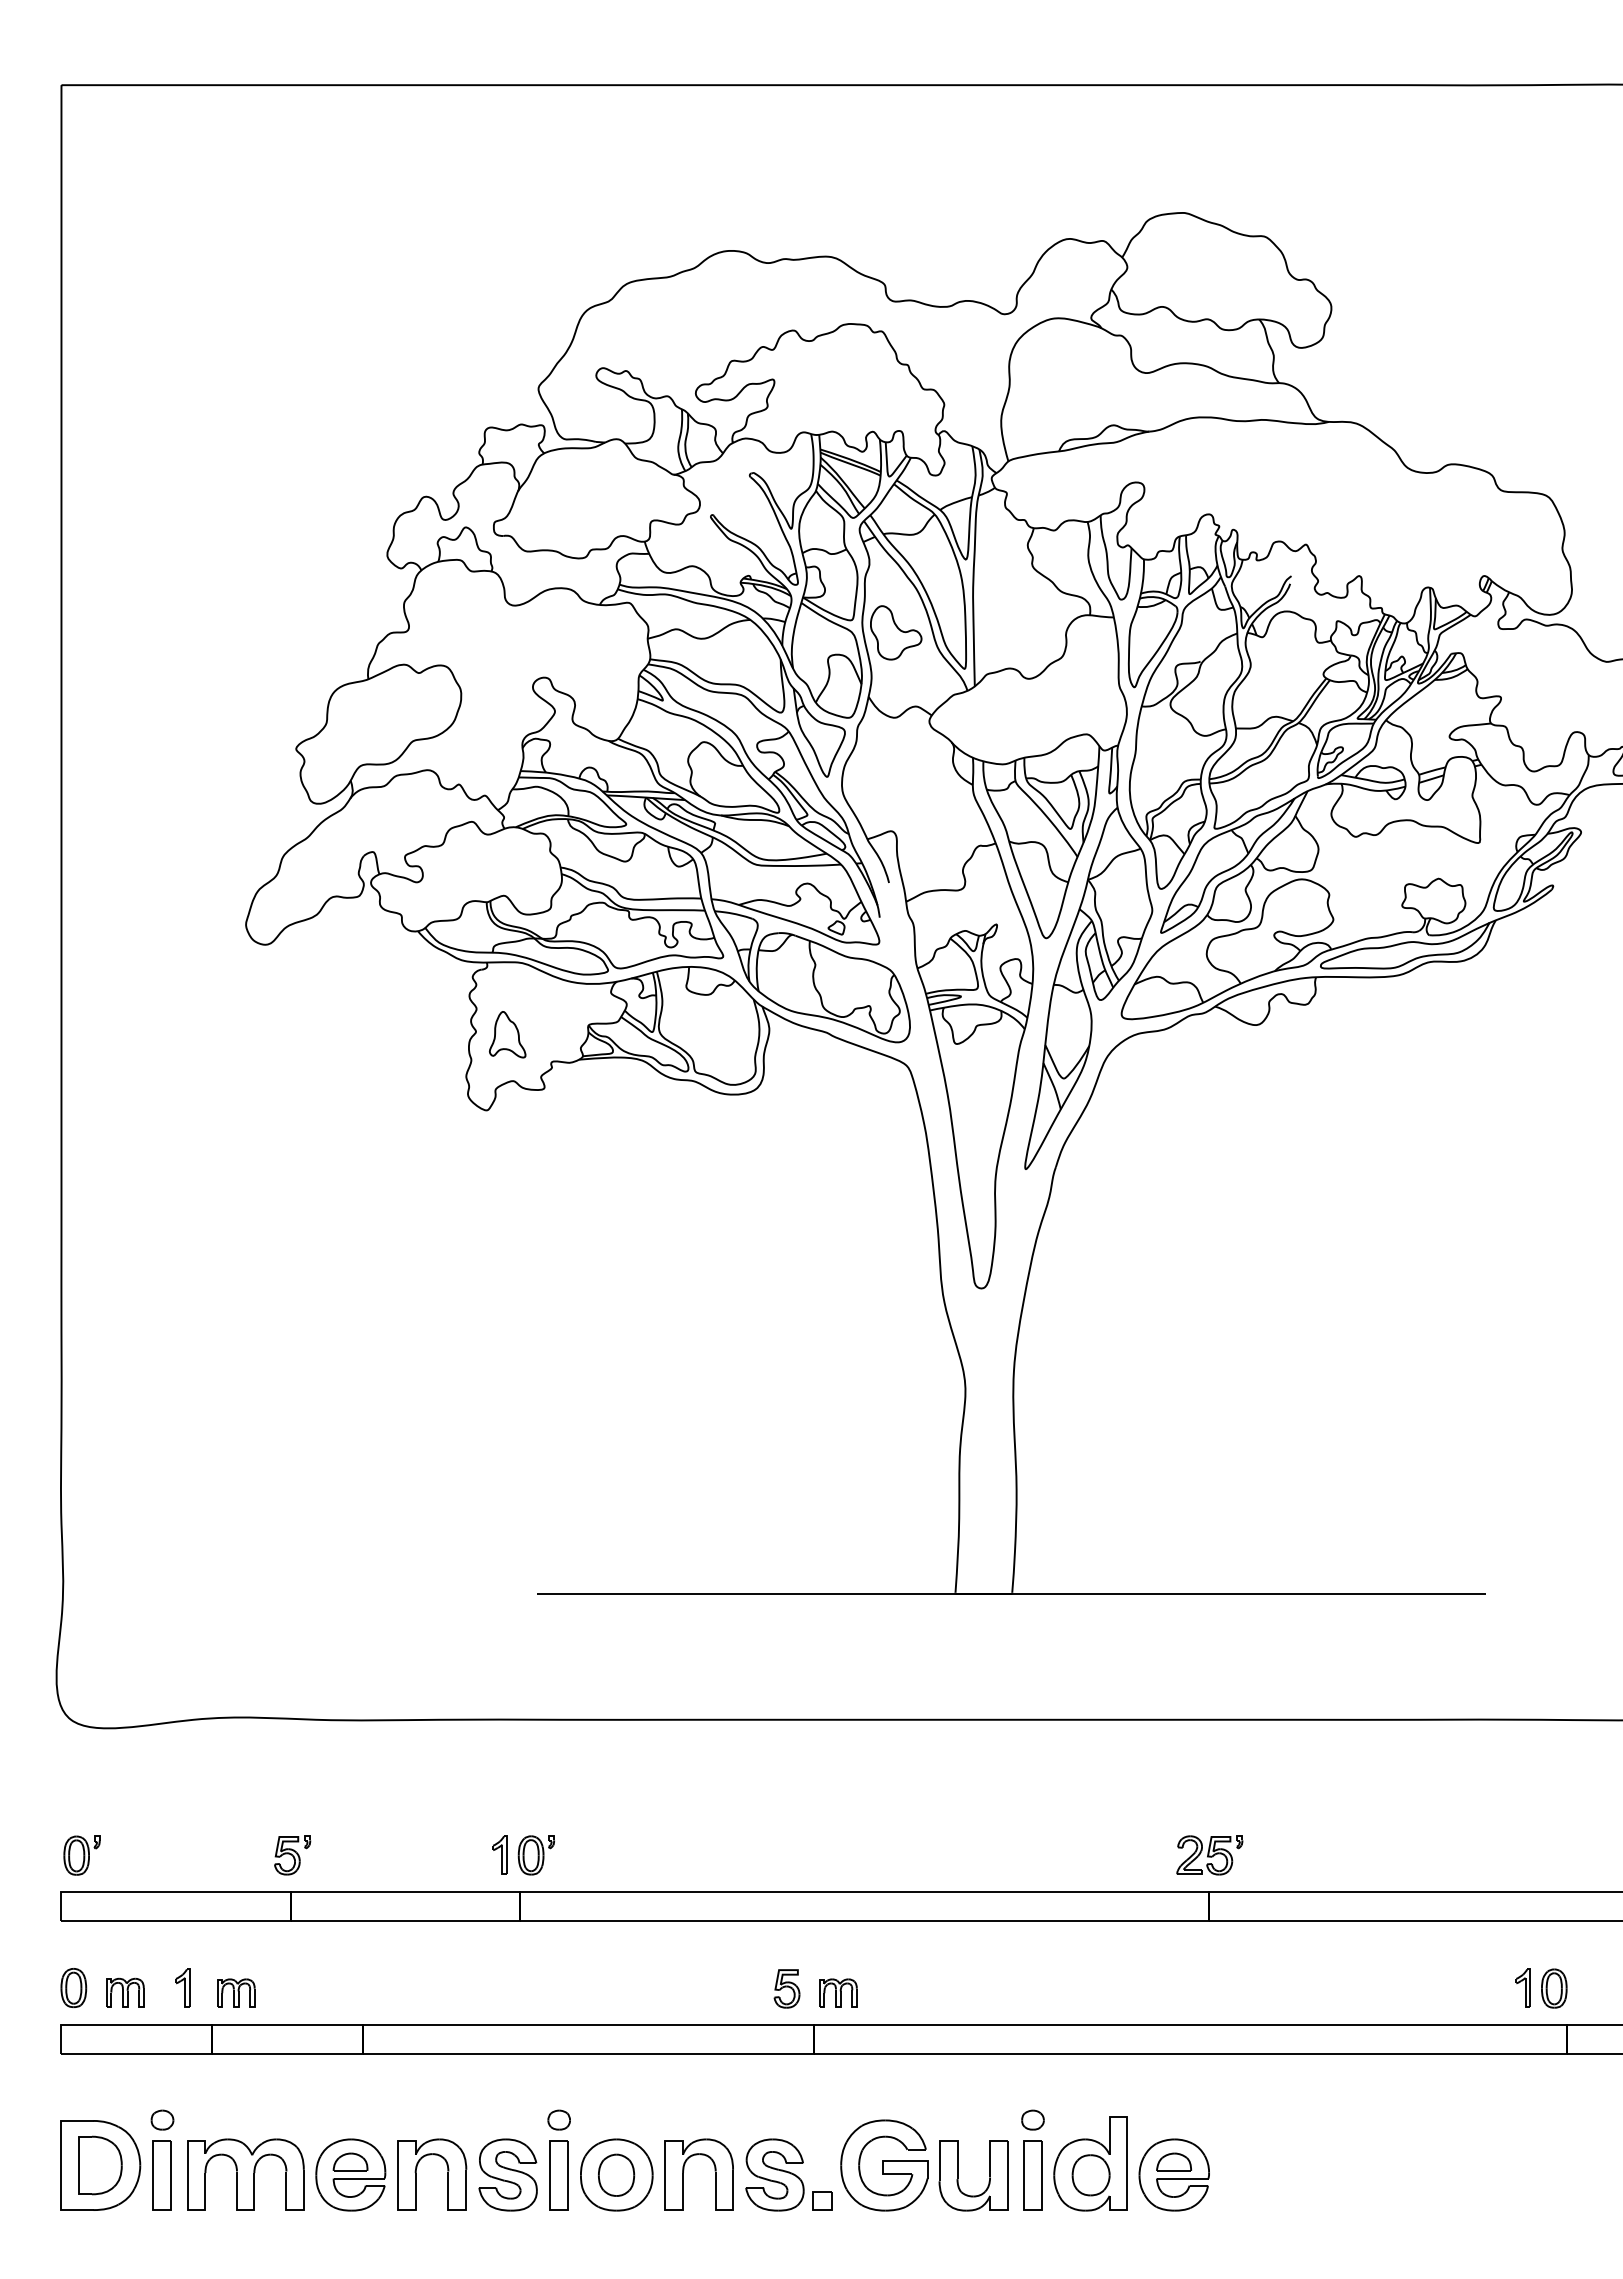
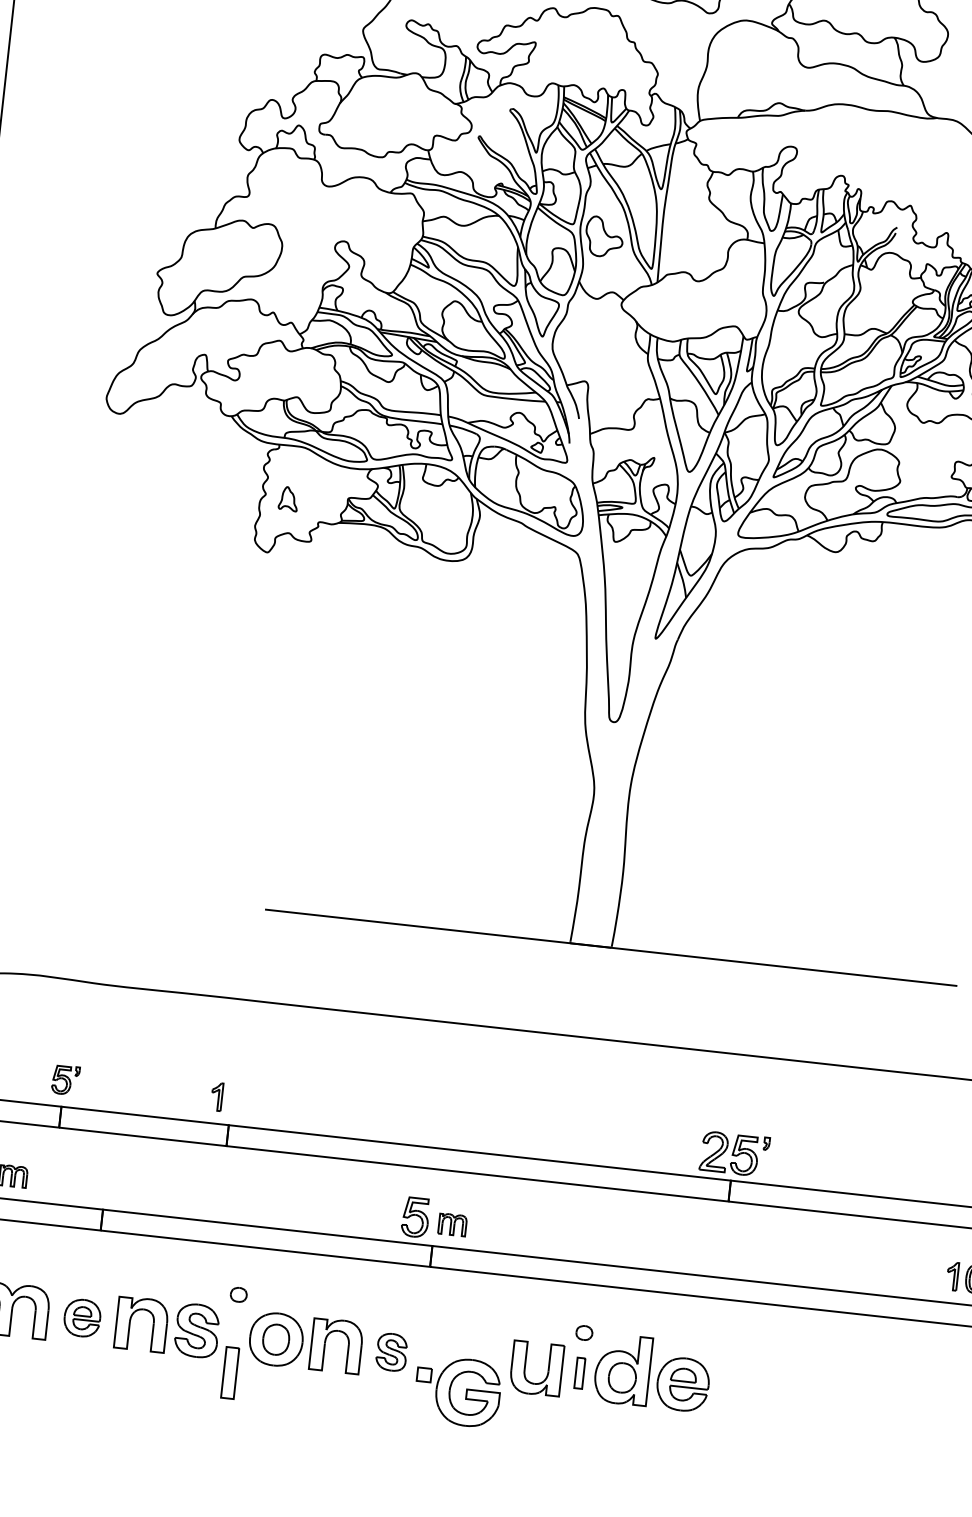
part: (507, 1034) -> (288, 498), size x0.7
part: (535, 1855) -> (242, 1099), removed
part: (1209, 1855) -> (734, 1154), size x1.4
part: (786, 1988) -> (415, 1217), size x1.4
part: (884, 2165) -> (468, 1392), moved
part: (350, 2174) -> (82, 1317), size x0.7
part: (774, 2174) -> (391, 1351), size x0.7
part: (558, 2175) -> (229, 1373), moved
part: (1032, 2175) -> (579, 1373), size x0.6

